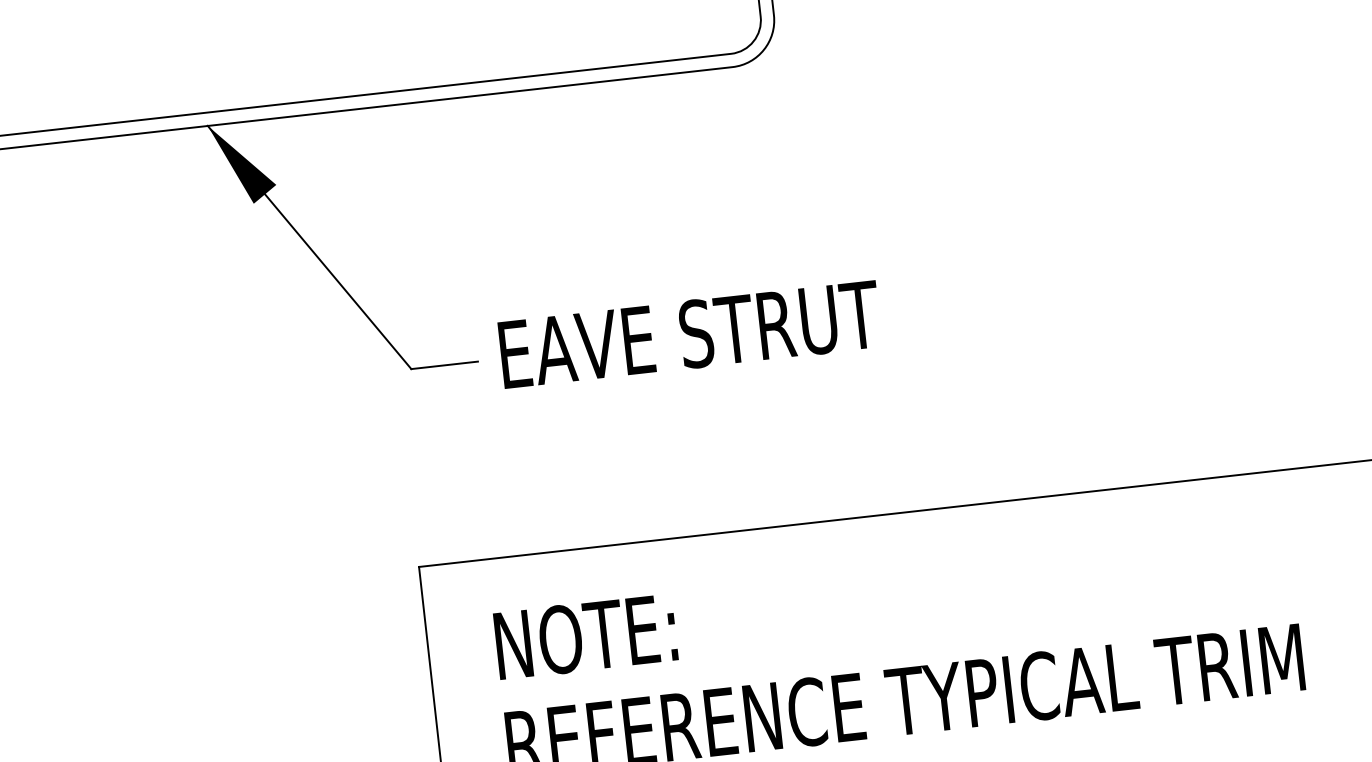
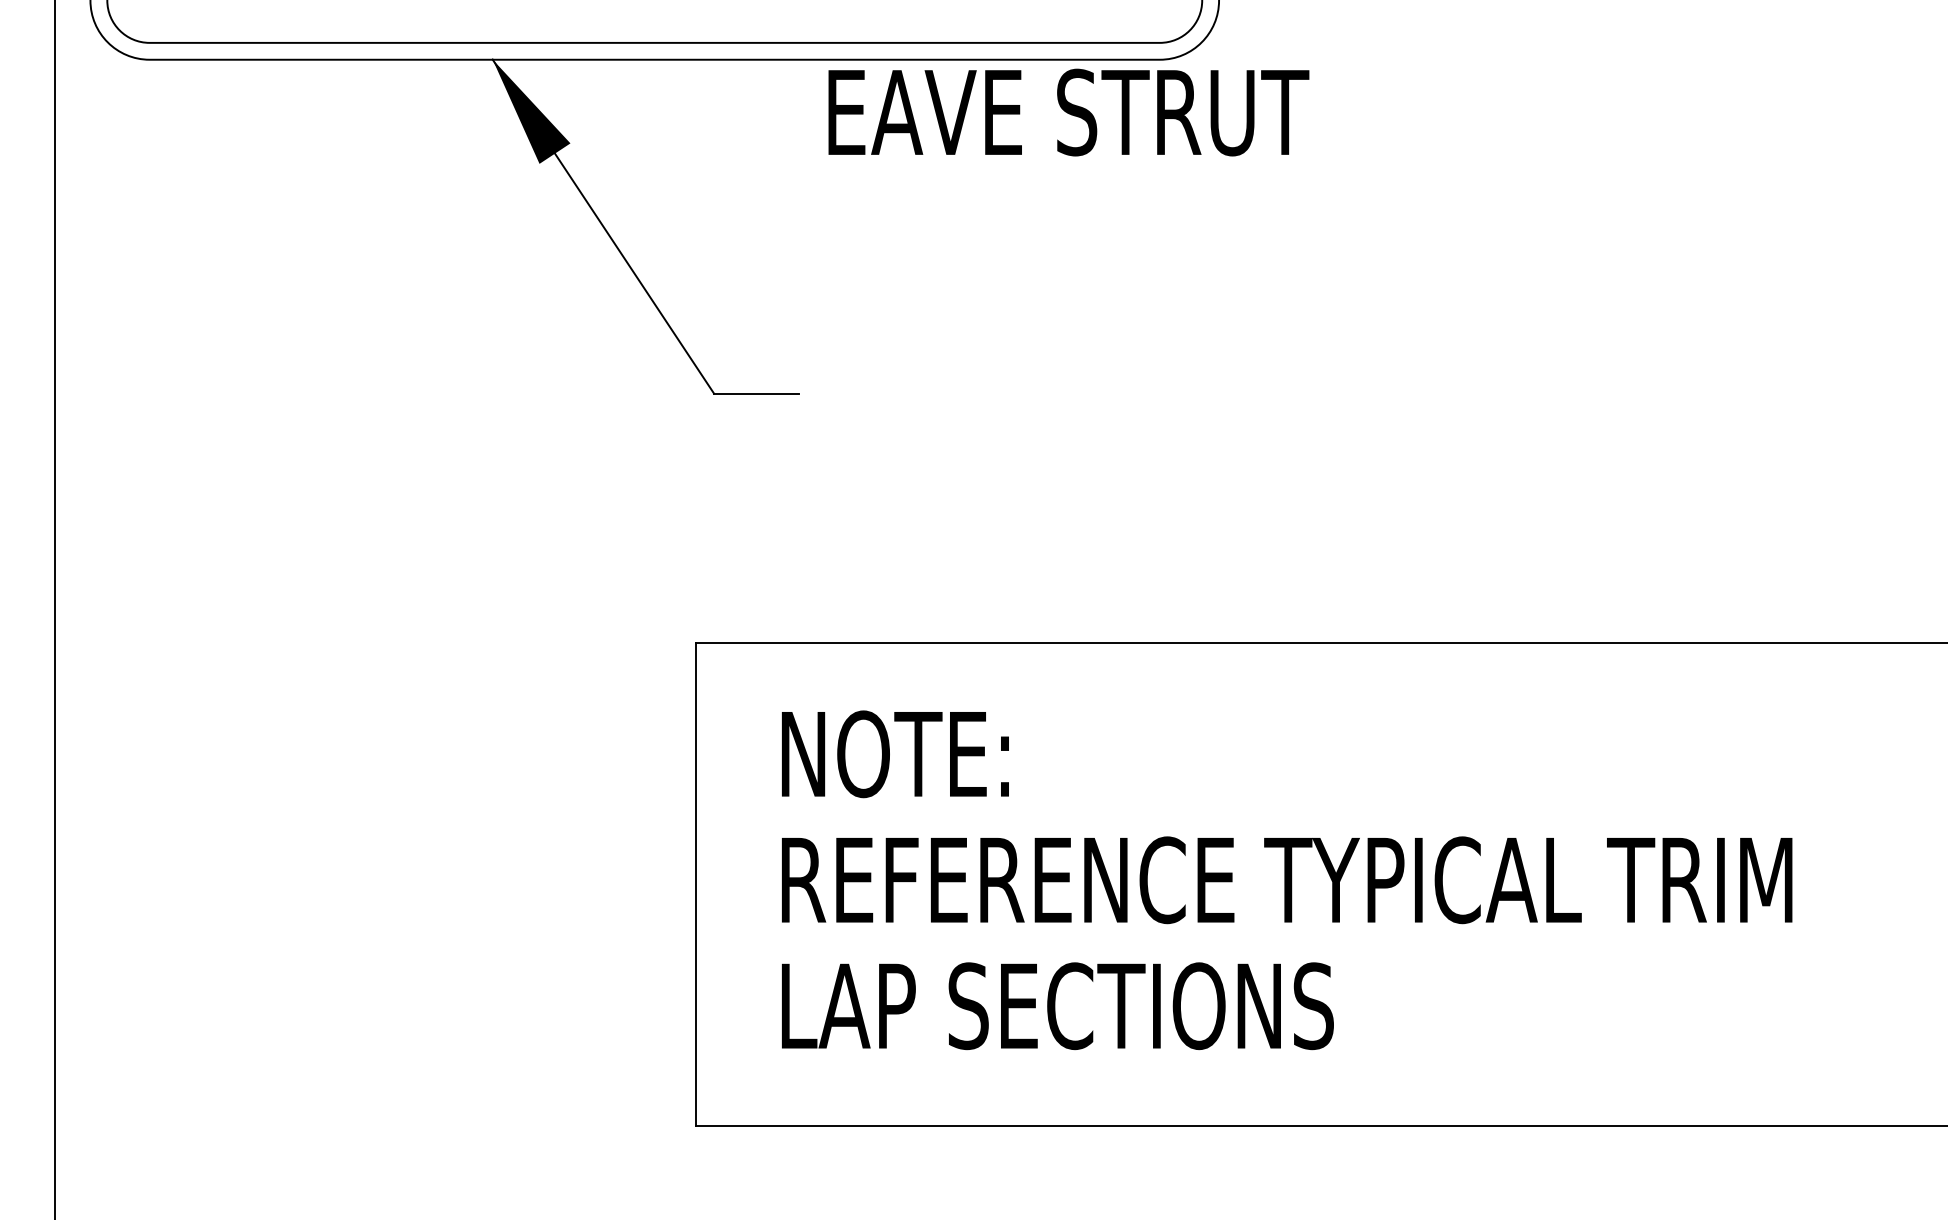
text: (689, 334) -> (1068, 112), moved

